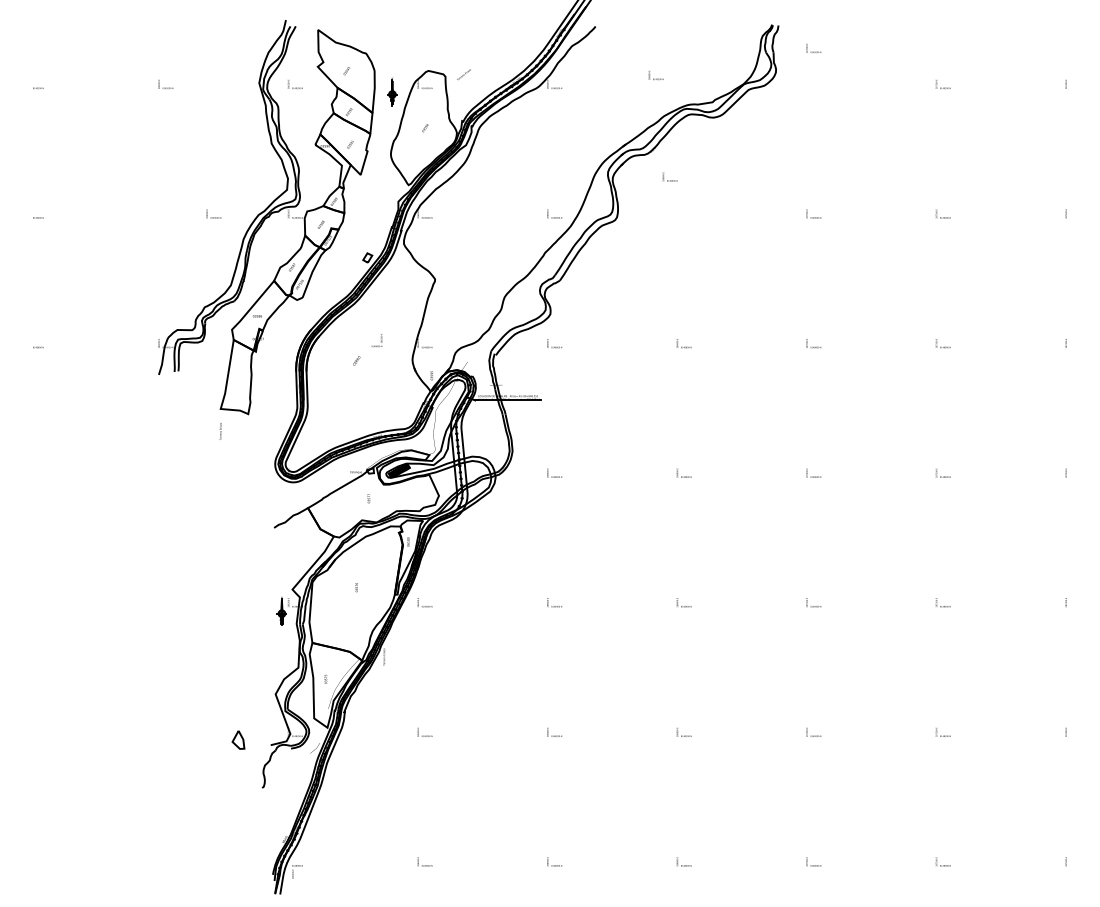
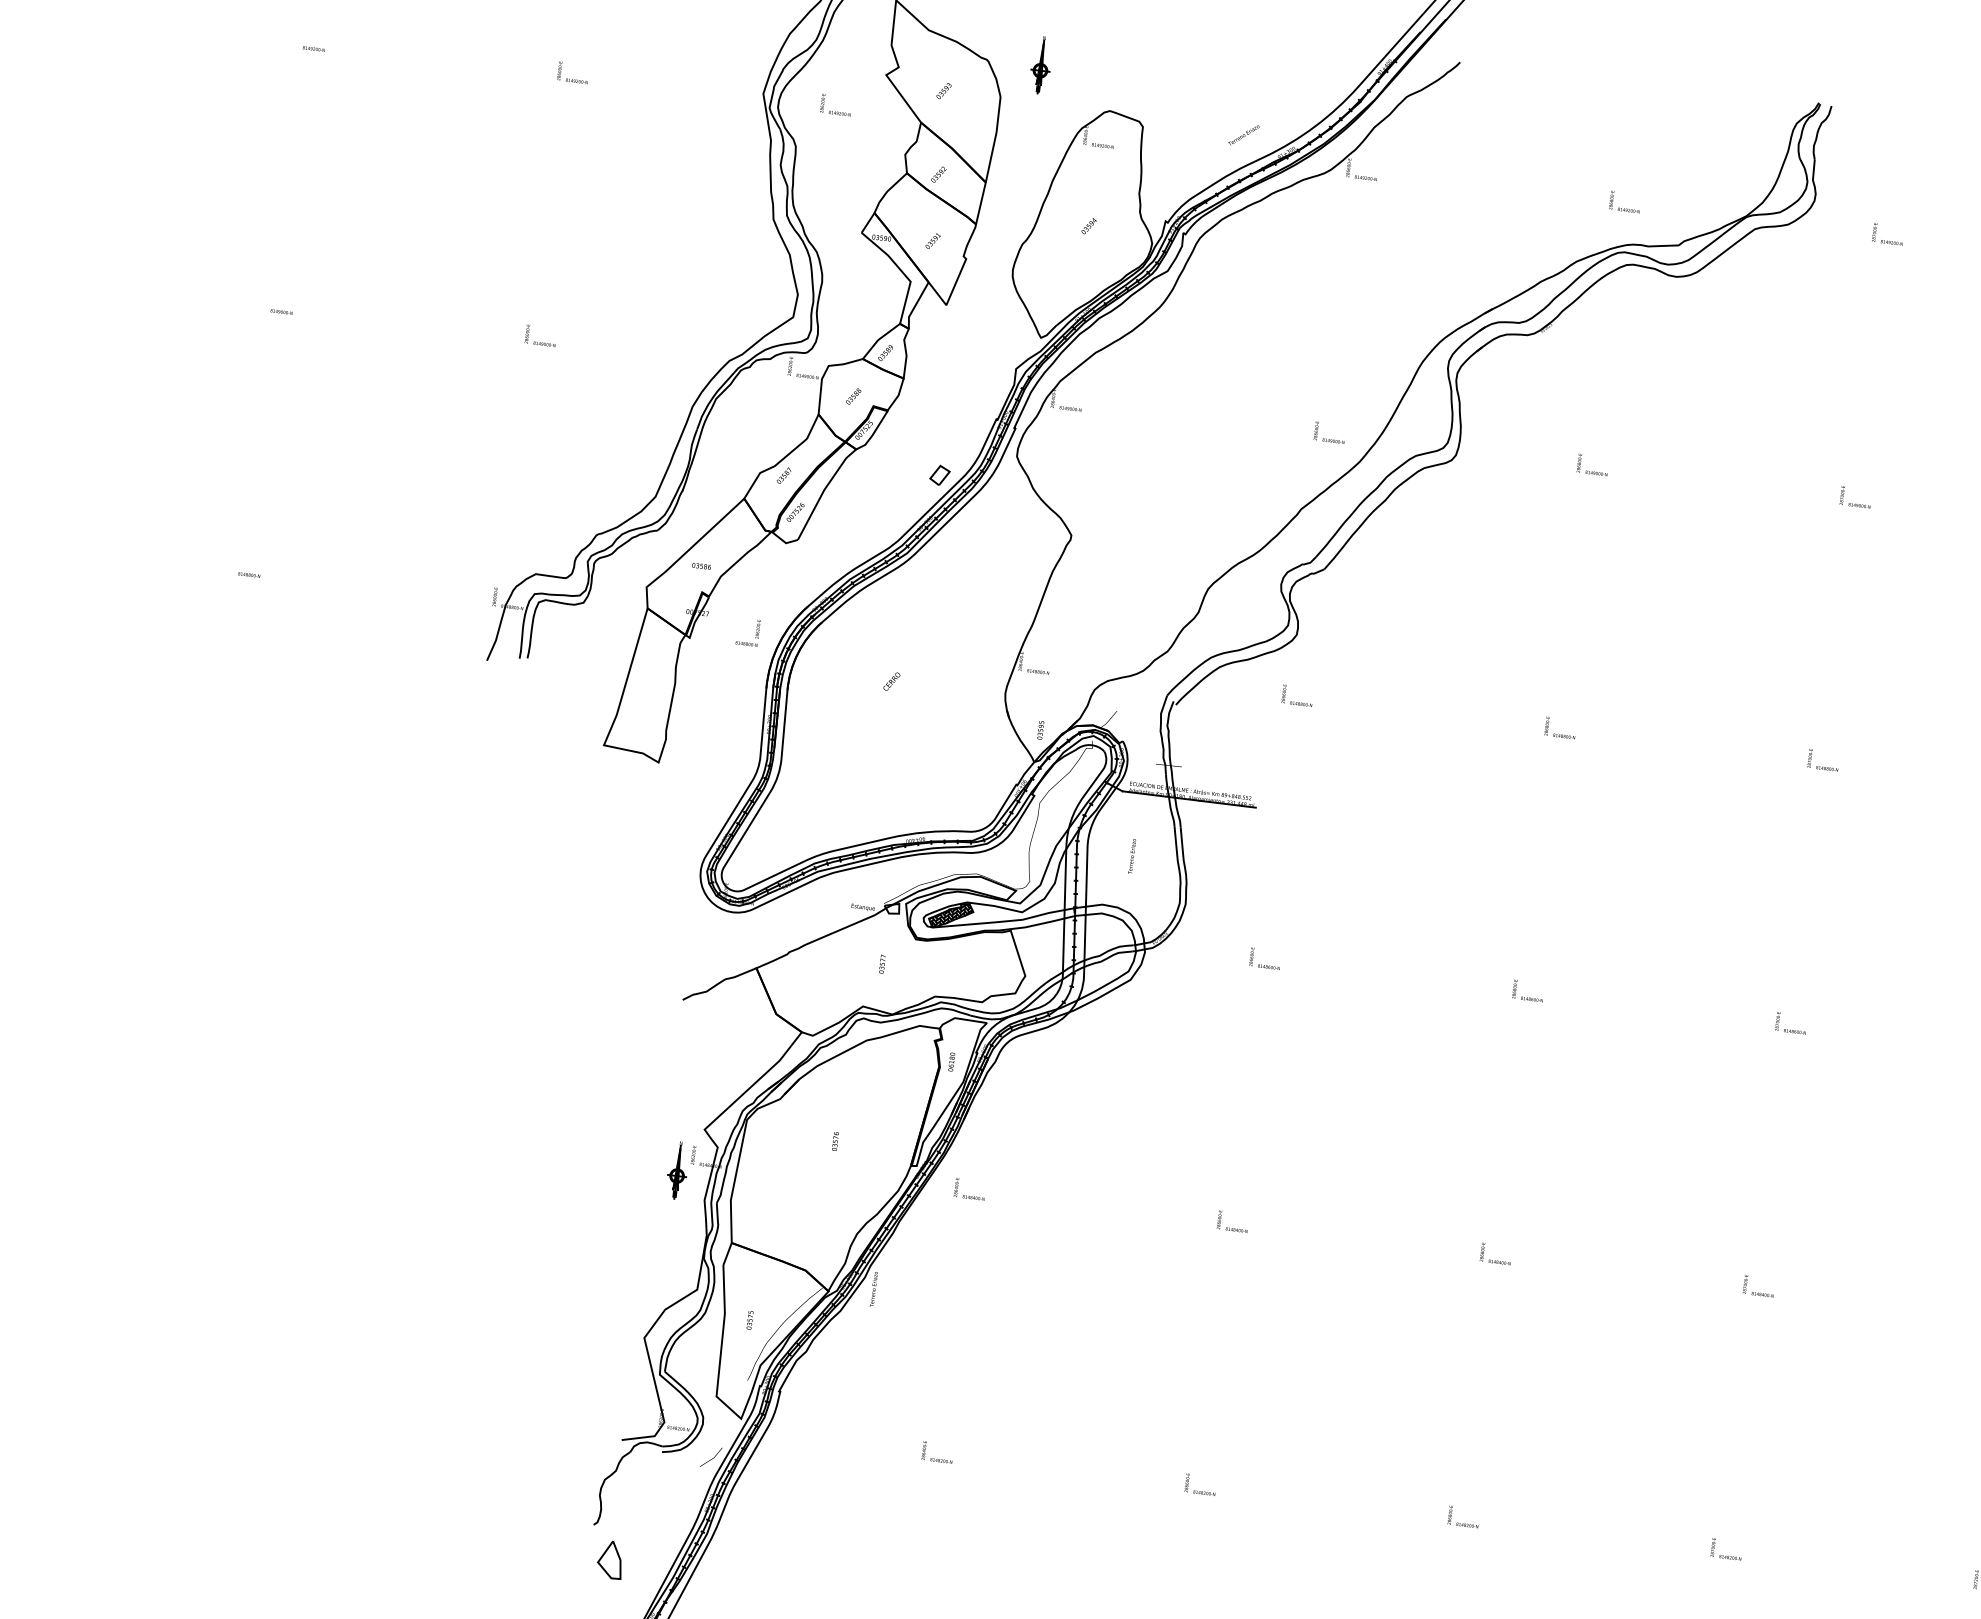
text: (813, 48) -> (1887, 234), moved
text: (463, 74) -> (1242, 134), moved
text: (655, 75) -> (1623, 202), moved
part: (392, 91) -> (1041, 64), moved
text: (669, 176) -> (1591, 463), moved
text: (213, 213) -> (540, 334), moved
text: (376, 340) -> (747, 632), moved
text: (220, 431) -> (1131, 856), moved
part: (238, 739) -> (610, 1558), moved

